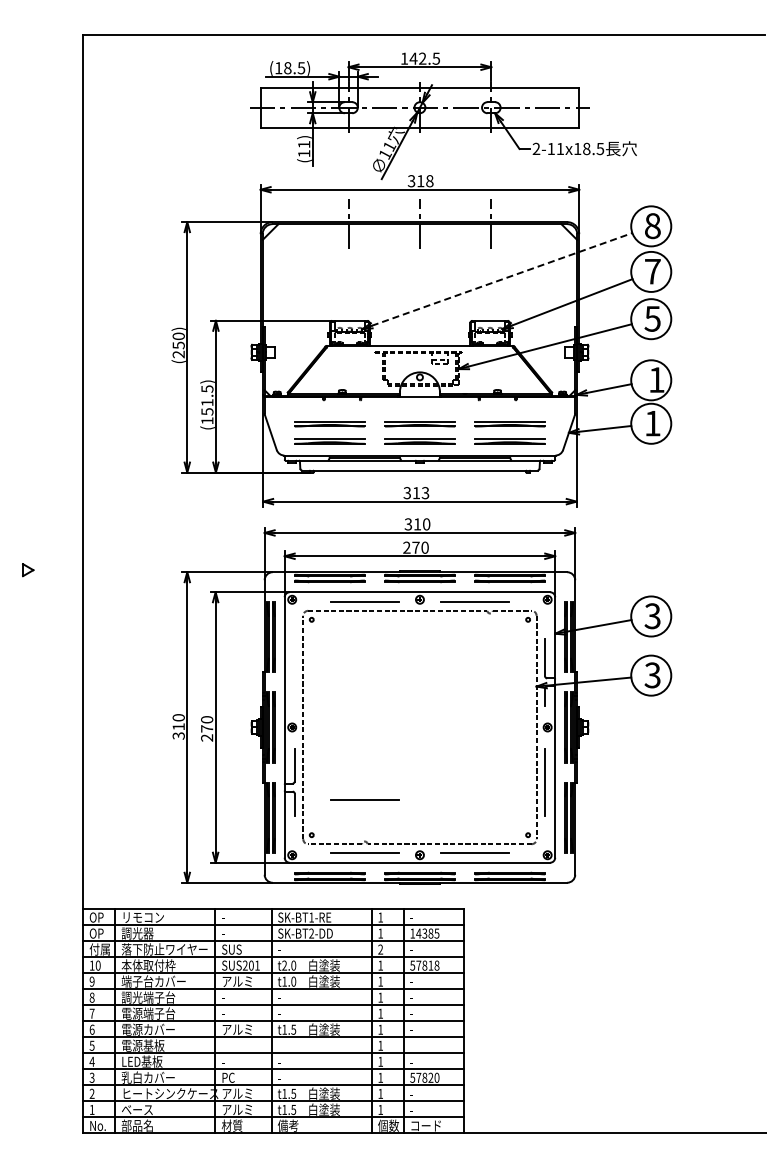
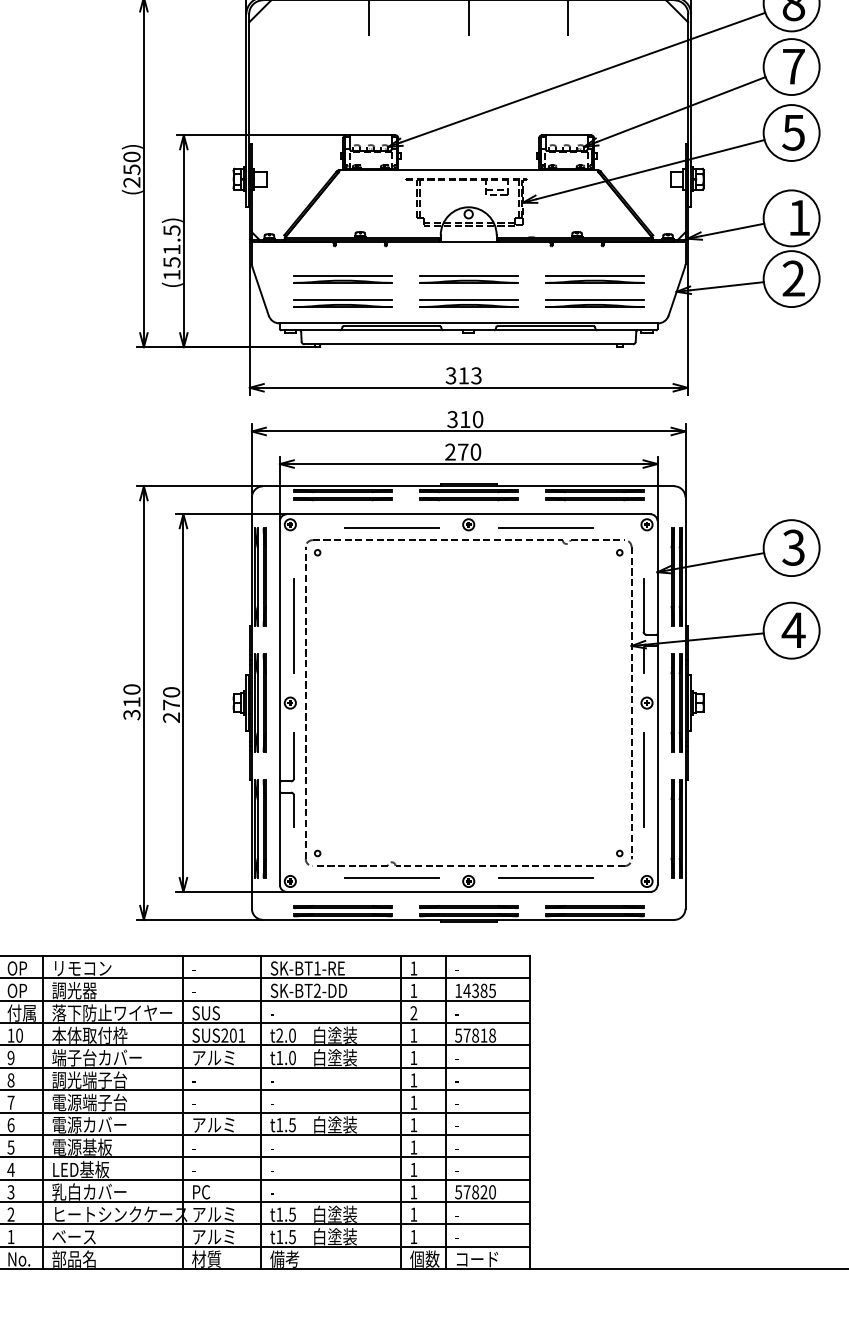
line: (502, 279) -> (583, 77), dashed -> solid
text: (652, 423) -> (793, 278), 1 -> 2
line: (294, 672) -> (293, 626), added
text: (652, 675) -> (793, 630), 3 -> 4
line: (364, 799) -> (391, 803), removed

